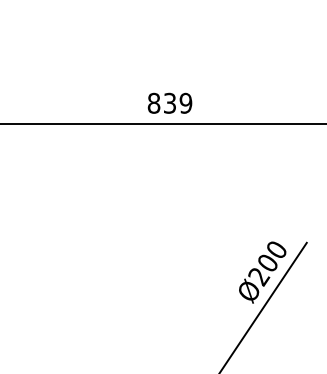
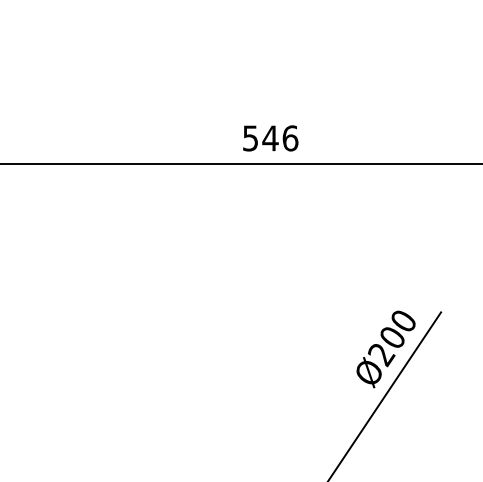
text: (169, 103) -> (270, 138), 839 -> 546

